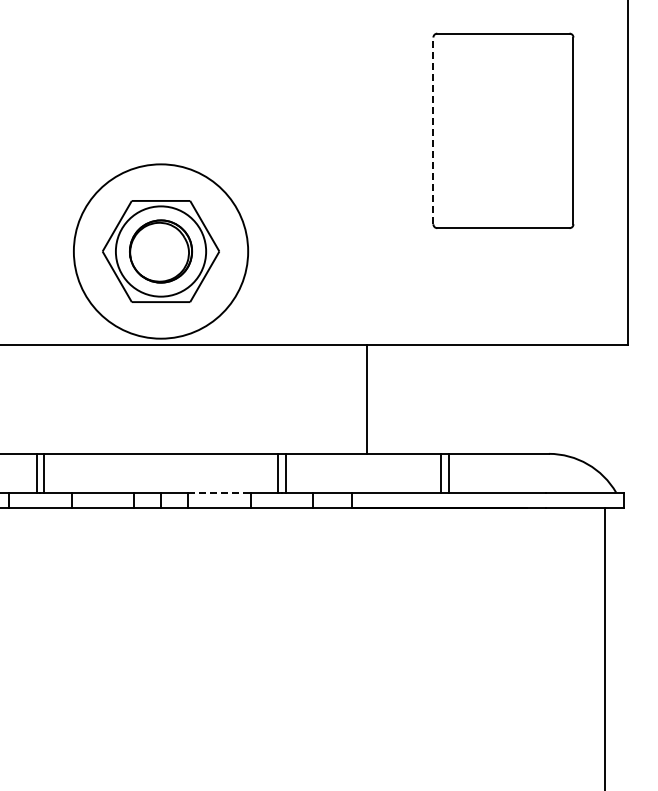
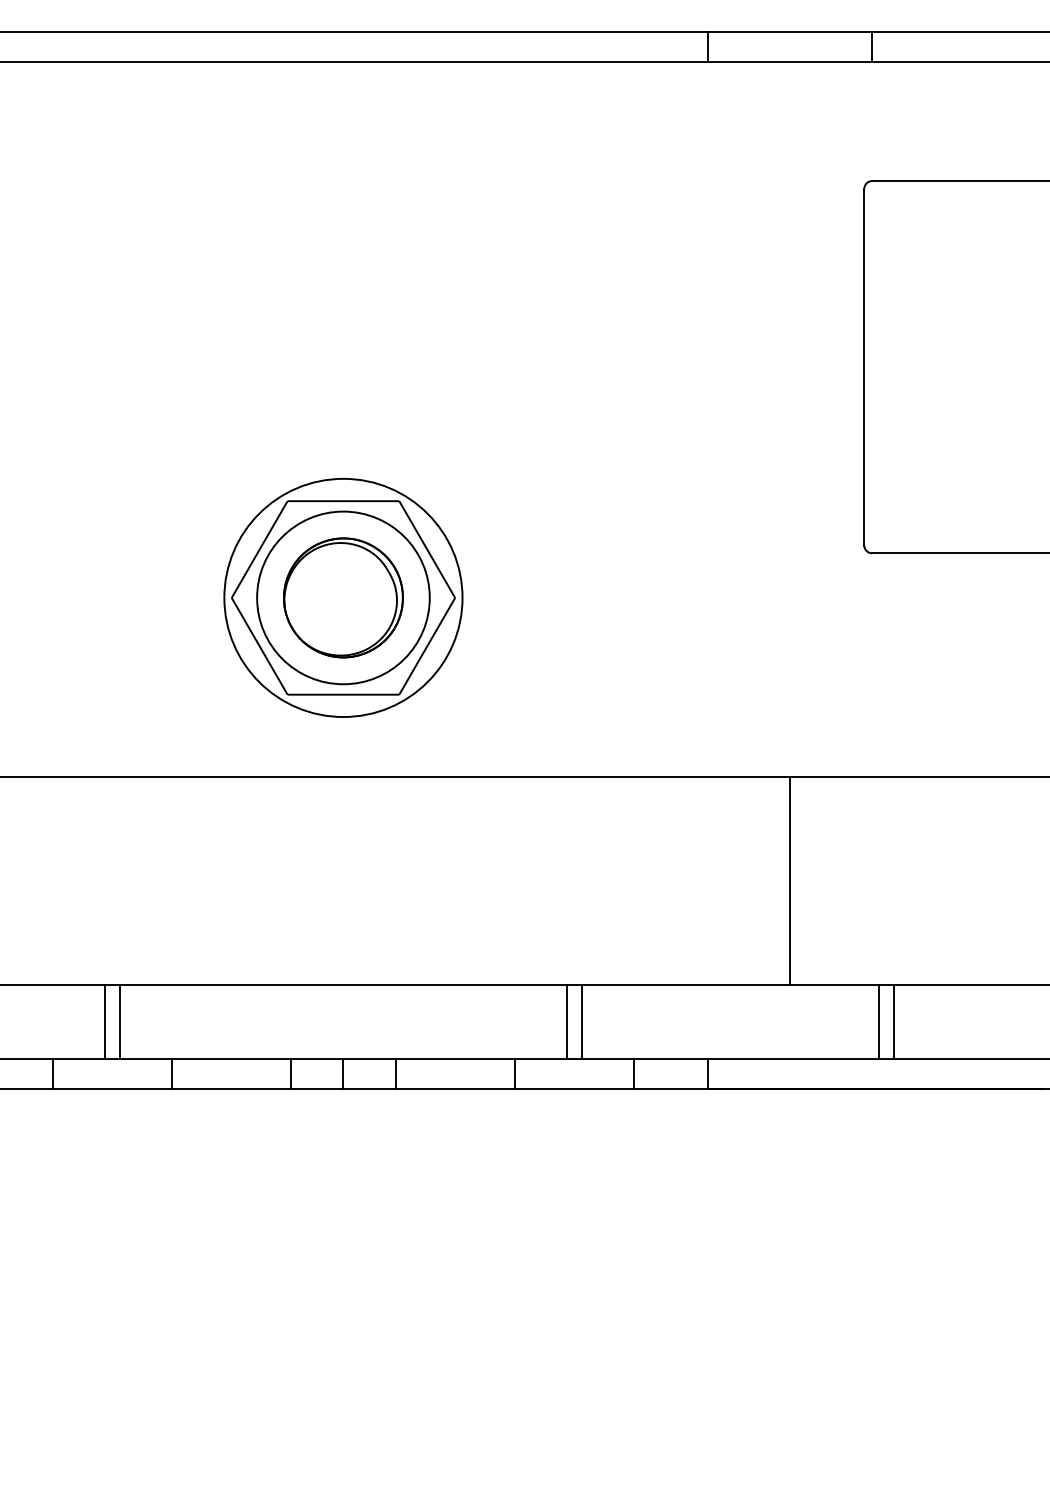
line: (433, 130) -> (864, 366), dashed -> solid
circle: (160, 251) -> (342, 597), size x0.71
line: (367, 398) -> (790, 879), moved
line: (219, 492) -> (455, 1058), dashed -> solid

